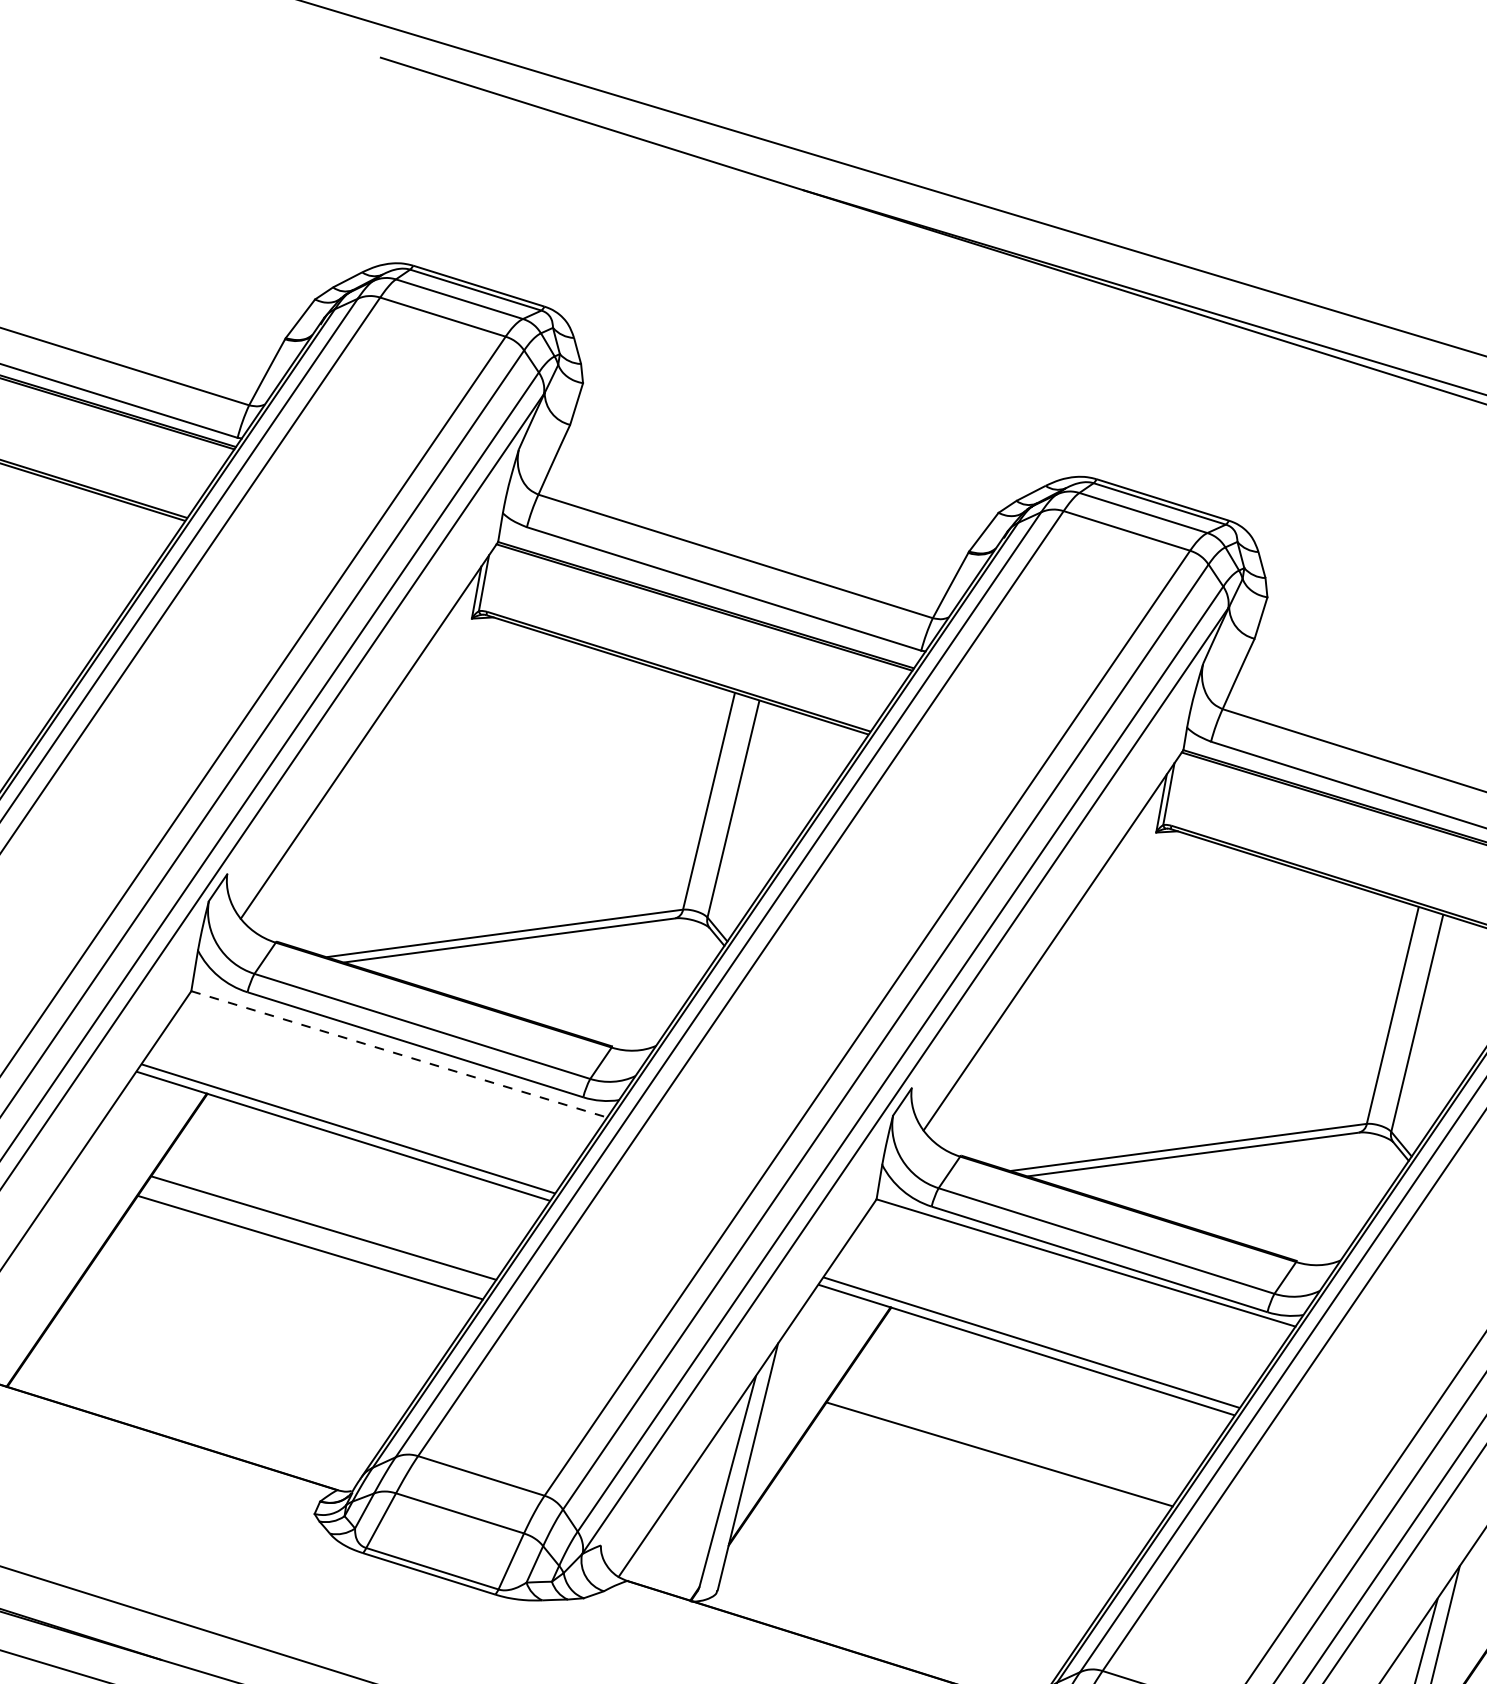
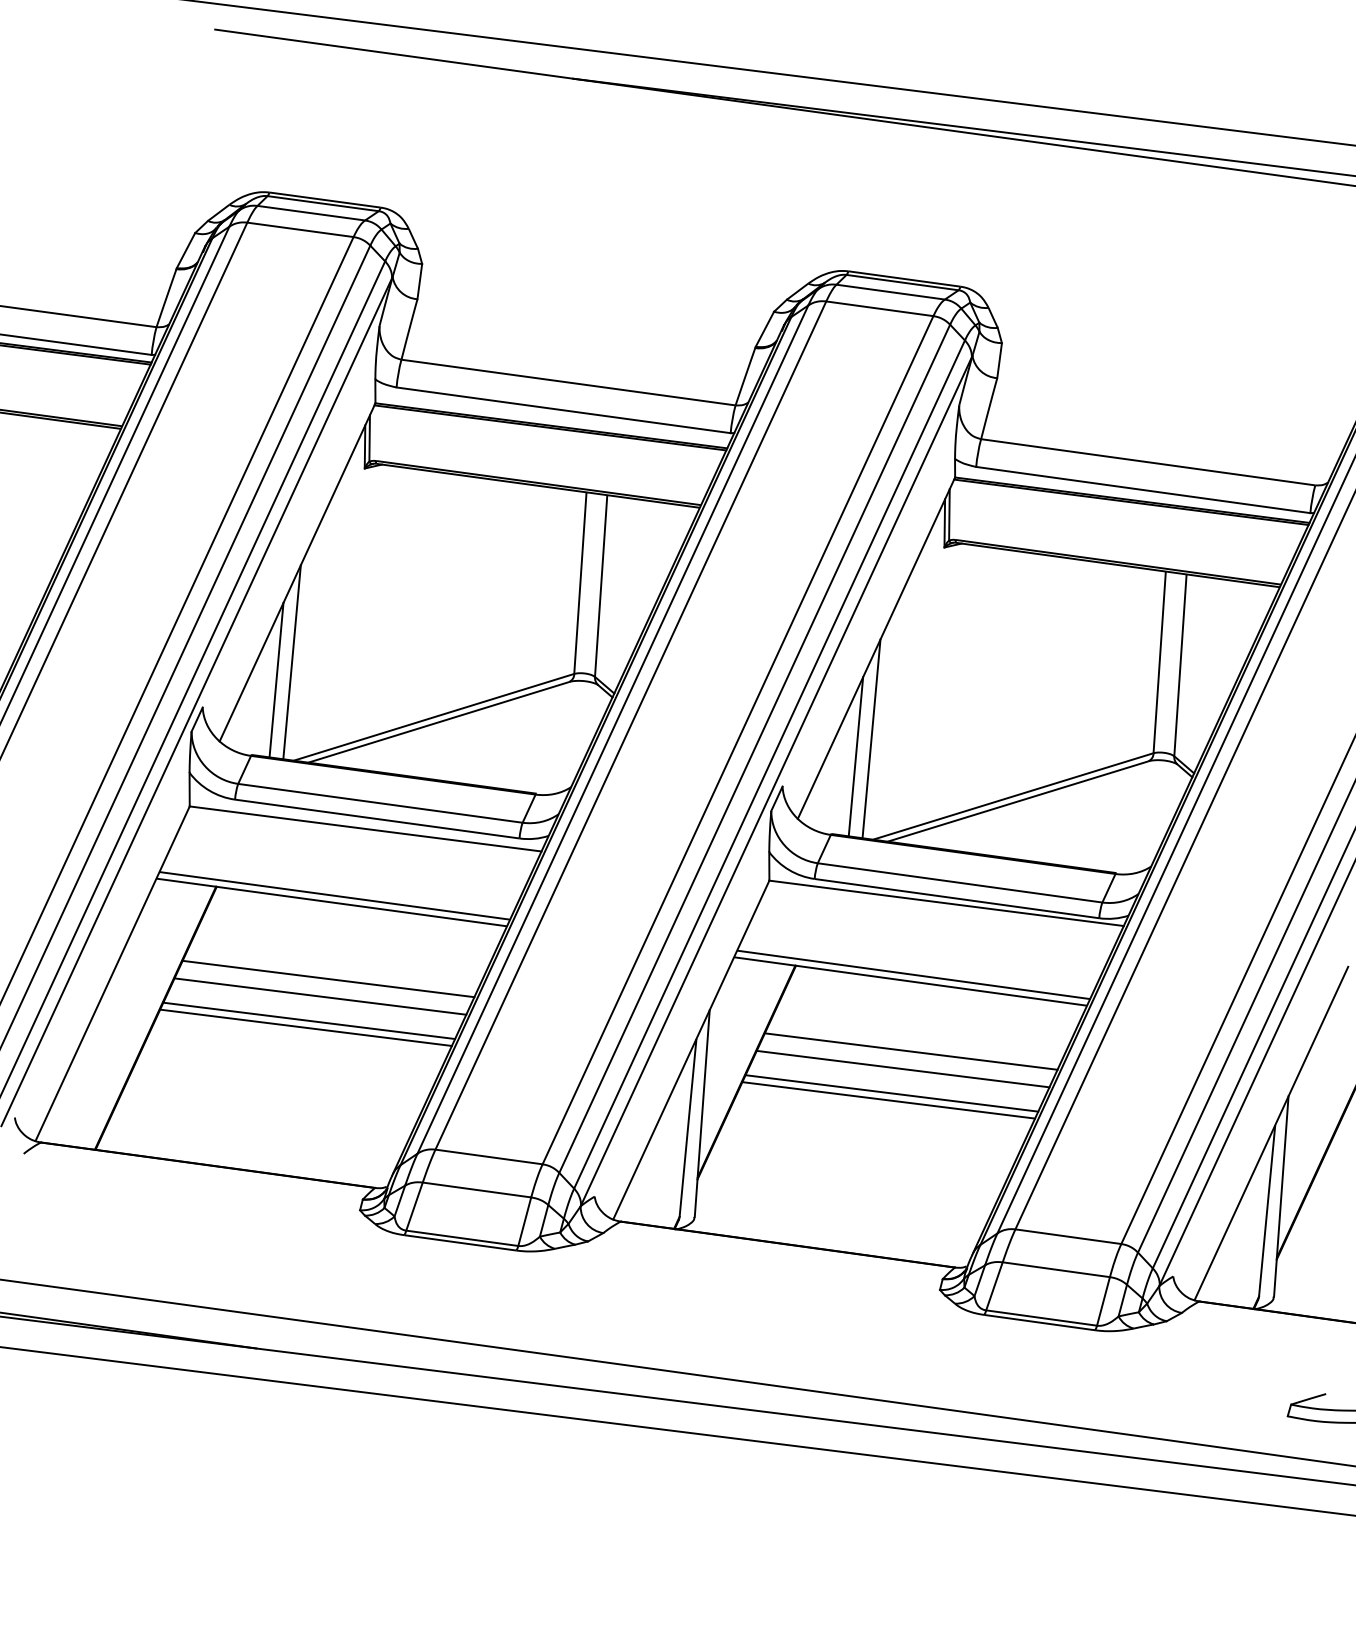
line: (343, 838) -> (291, 662), added
line: (322, 855) -> (276, 679), added
line: (1029, 1048) -> (871, 738), added
line: (400, 1055) -> (366, 829), dashed -> solid
line: (1006, 1066) -> (855, 756), added
line: (292, 1274) -> (309, 1020), added
line: (286, 1281) -> (305, 1027), added
line: (1012, 1434) -> (910, 1051), added
line: (980, 1481) -> (891, 1093), added
line: (975, 1489) -> (888, 1100), added

